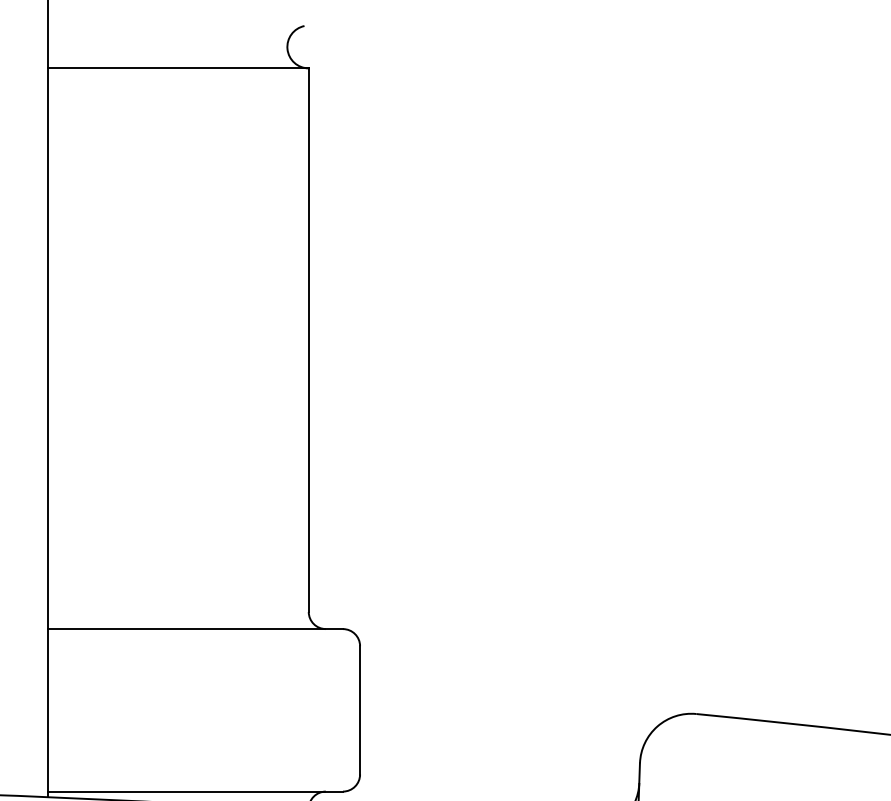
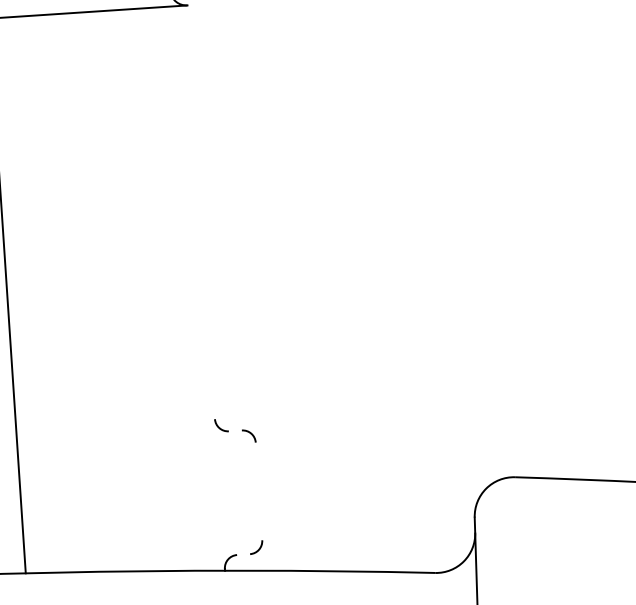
line: (308, 339) -> (201, 211), removed
line: (194, 629) -> (128, 438), removed
line: (360, 710) -> (259, 491), removed
line: (194, 791) -> (137, 561), removed

